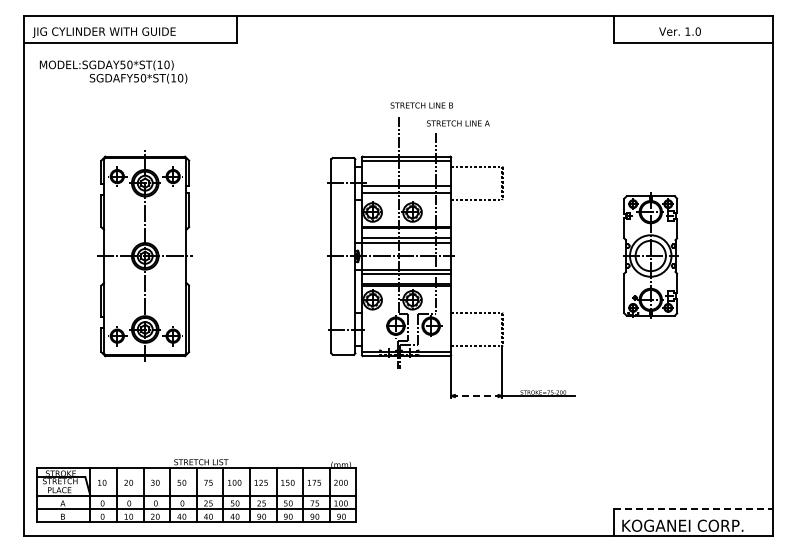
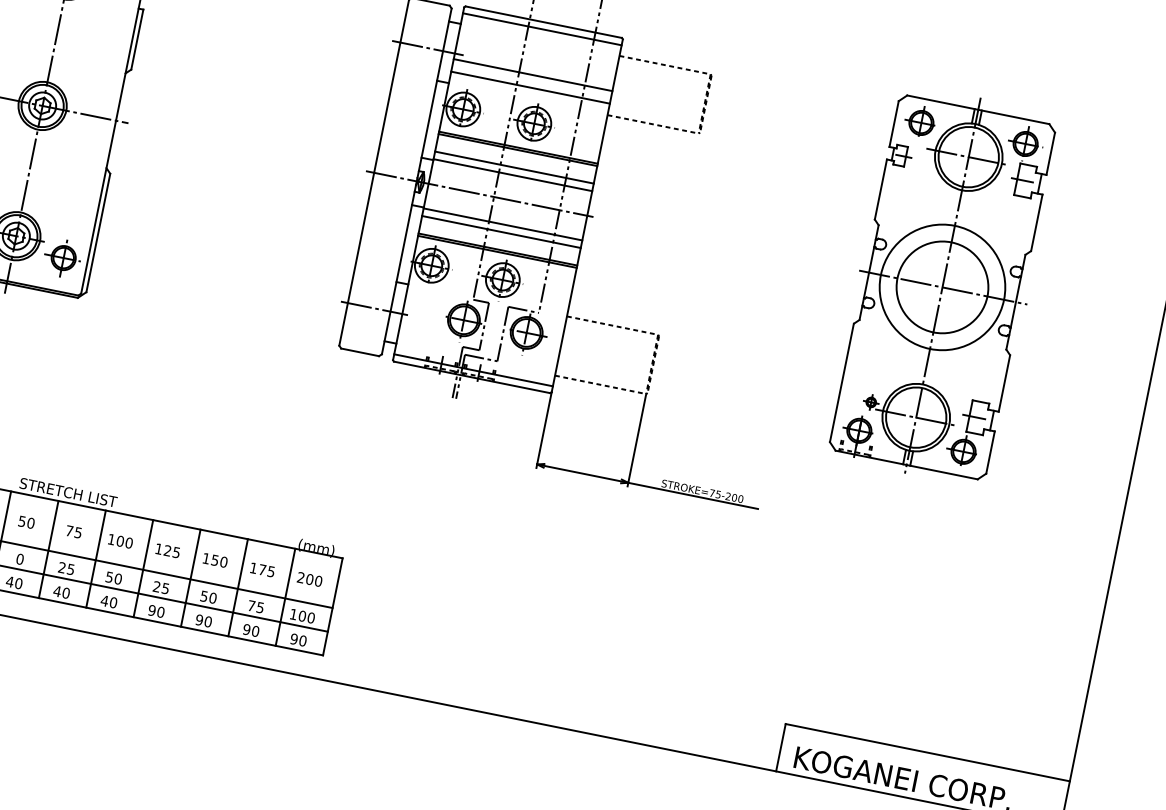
part: (650, 255) -> (942, 285), size x1.67
line: (476, 396) -> (582, 474), dashed -> solid
line: (693, 509) -> (927, 753), dashed -> solid

